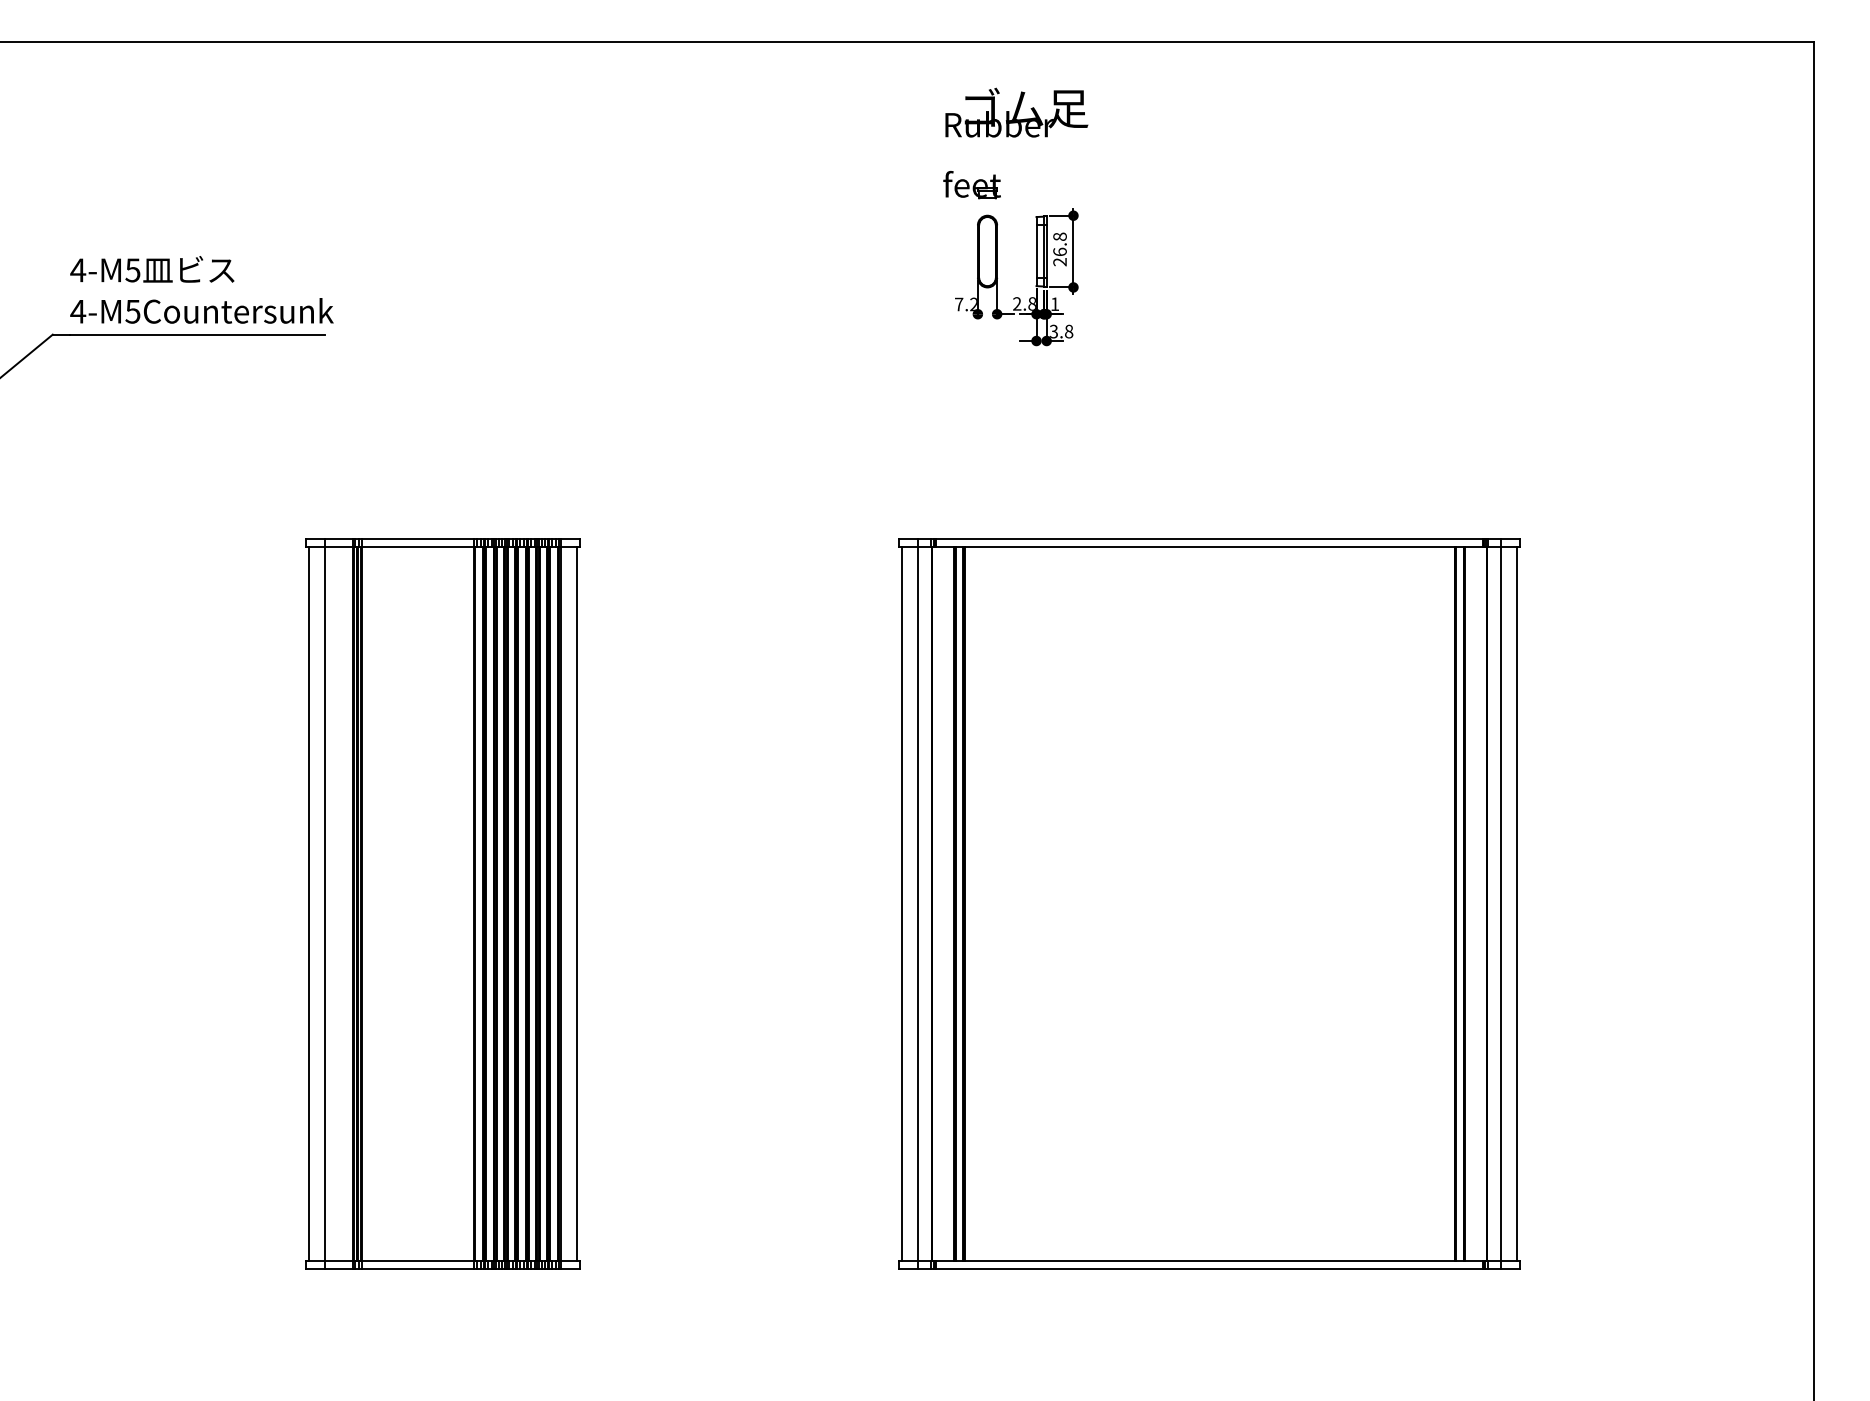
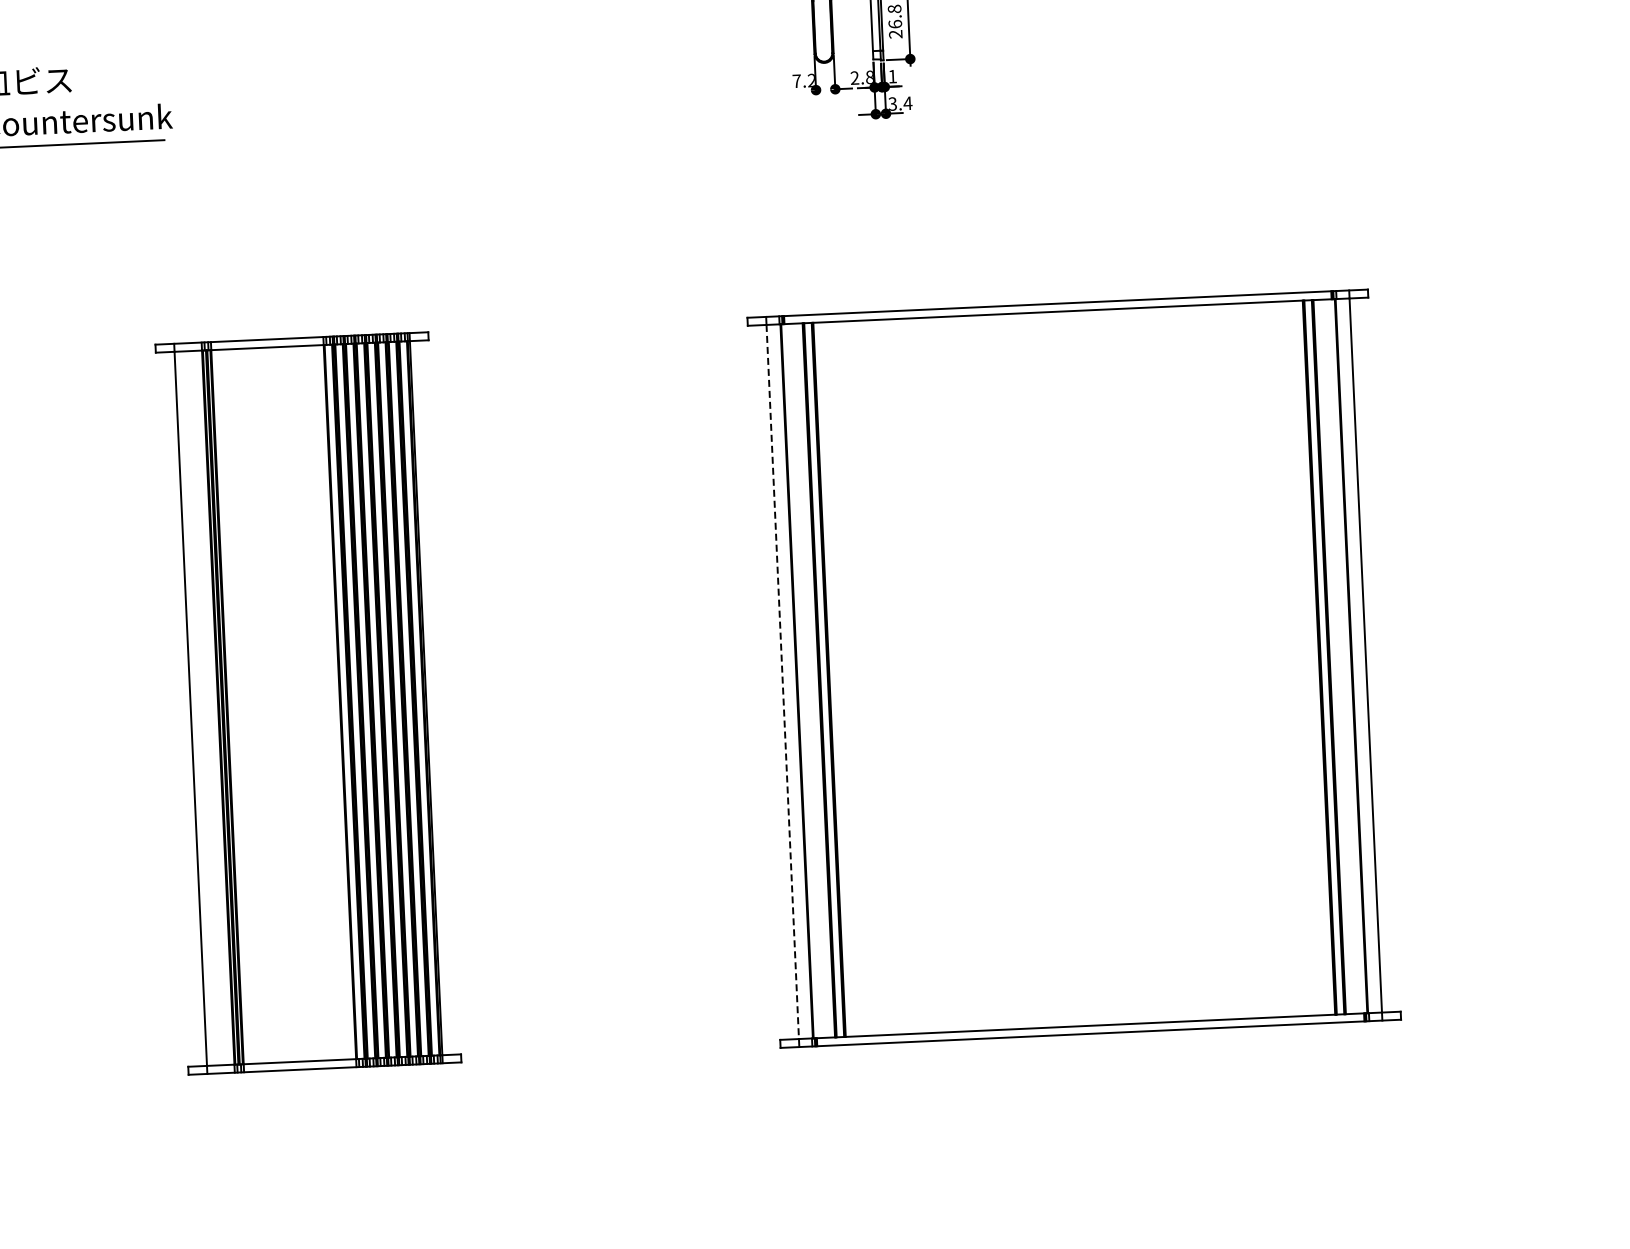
text: (1068, 331) -> (907, 103), 3.8 -> 3.4
line: (309, 903) -> (175, 709), removed
line: (576, 903) -> (441, 697), removed
line: (901, 903) -> (766, 682), removed
line: (1517, 903) -> (1381, 654), removed
line: (917, 904) -> (782, 682), solid -> dashed

